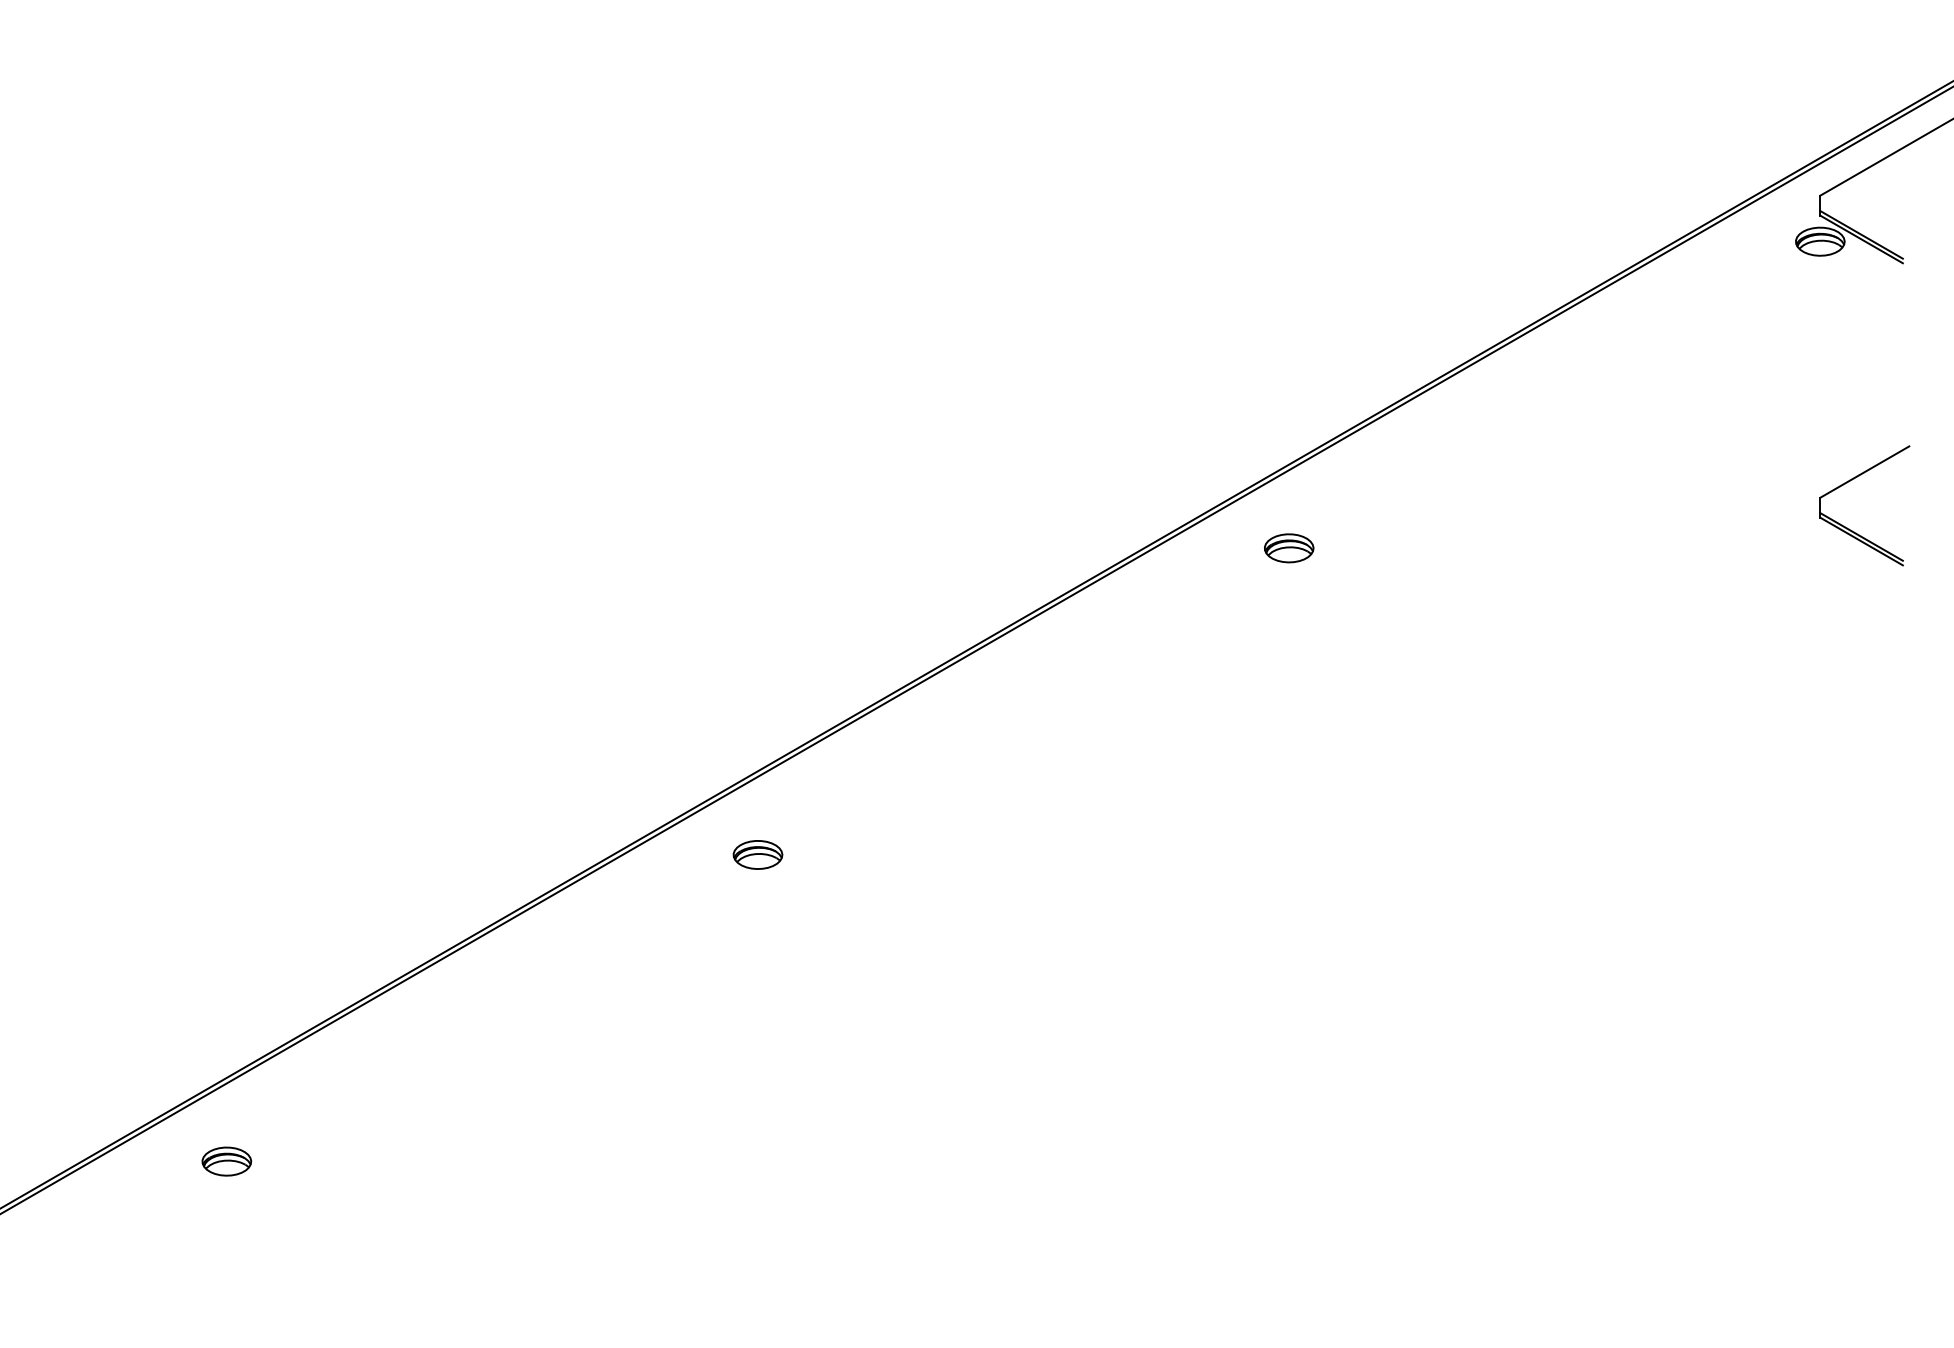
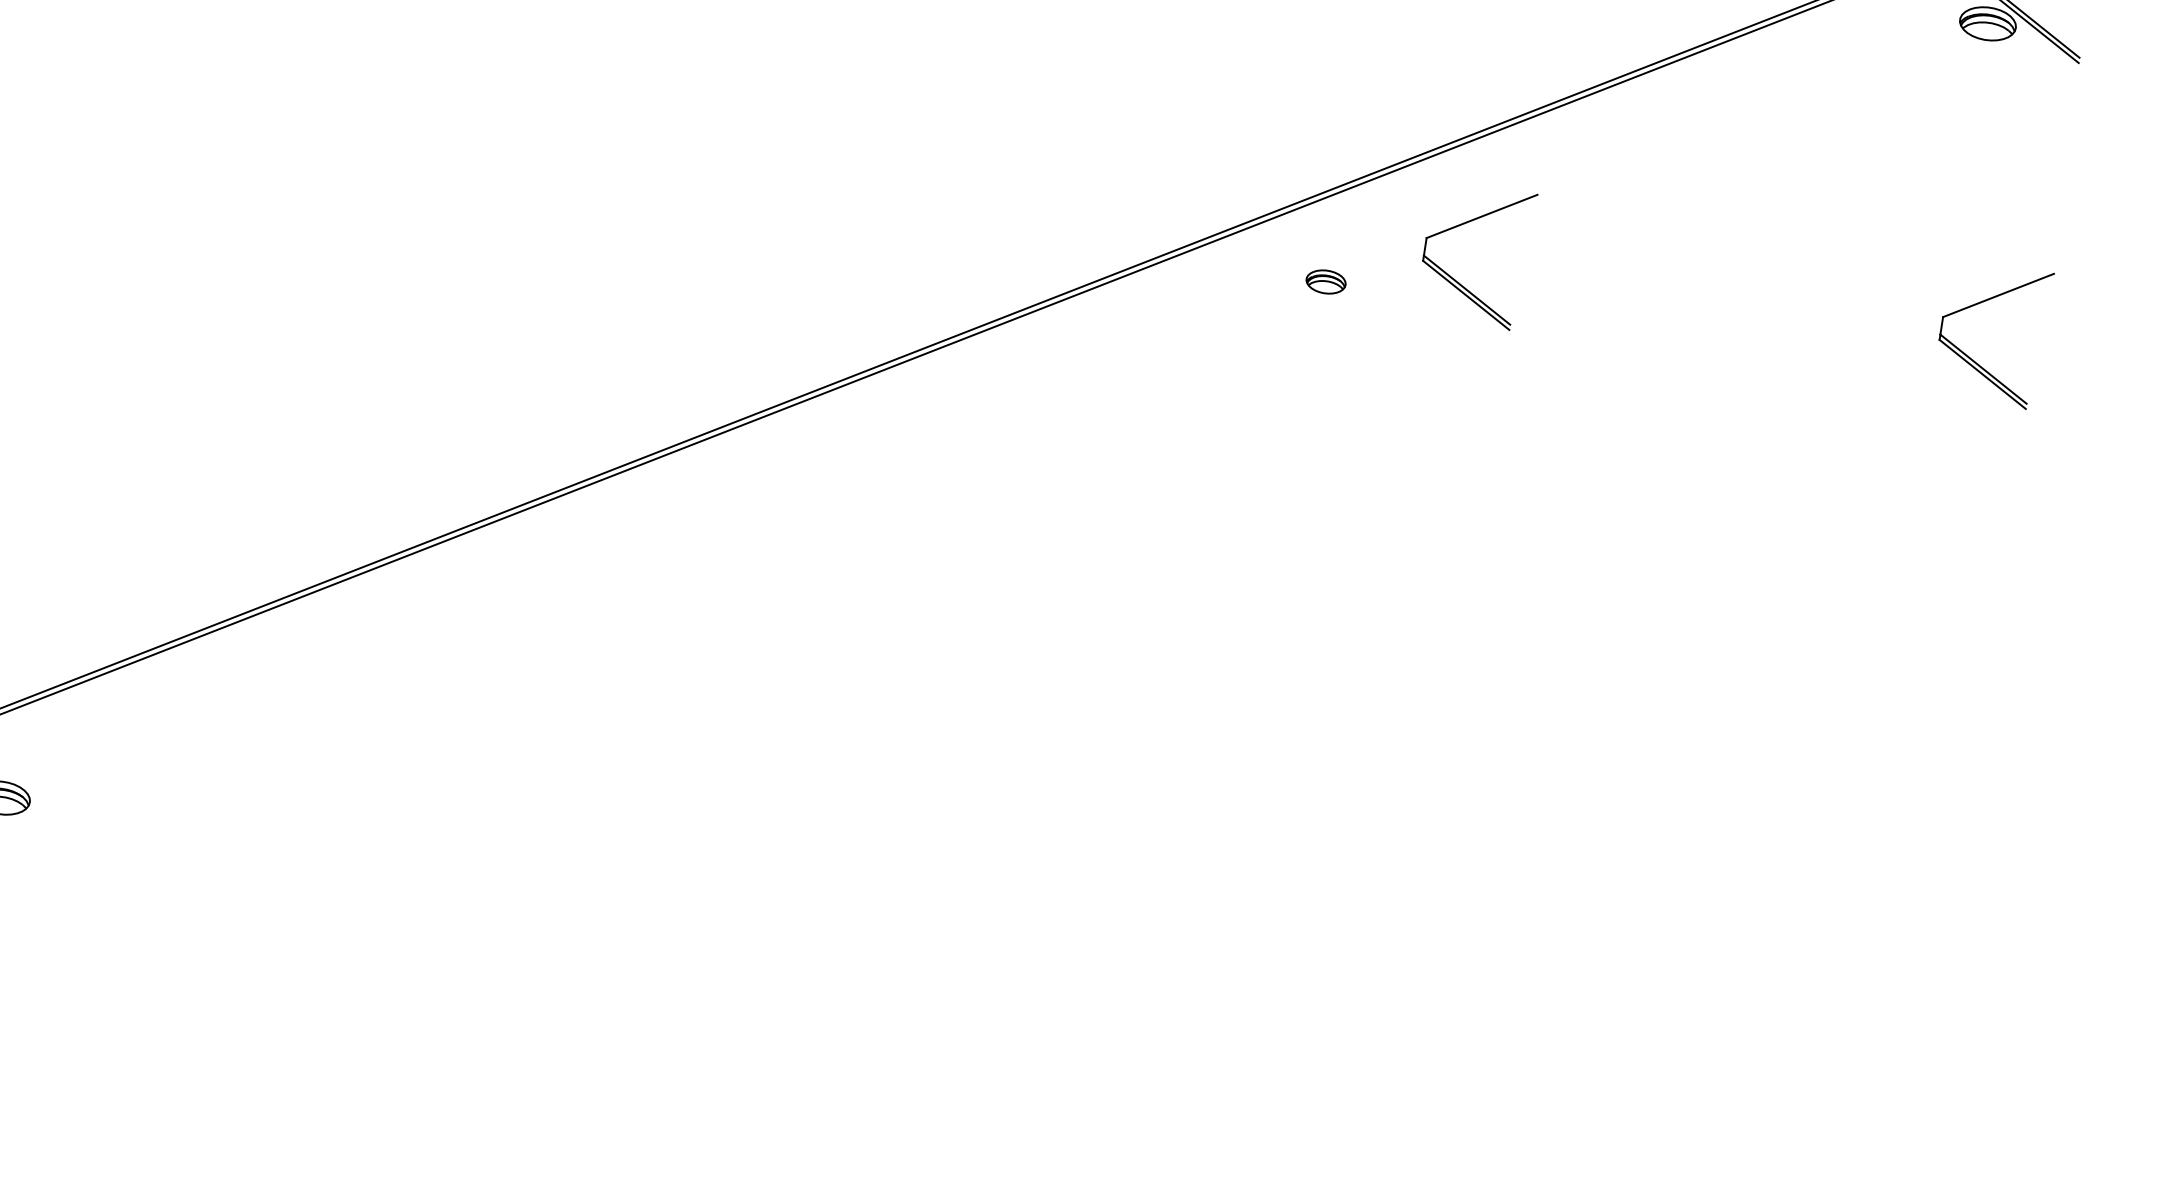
part: (1398, 528) -> (1454, 278), added
part: (1289, 548) -> (1326, 282), size x0.7
part: (757, 854) -> (663, 539), removed

